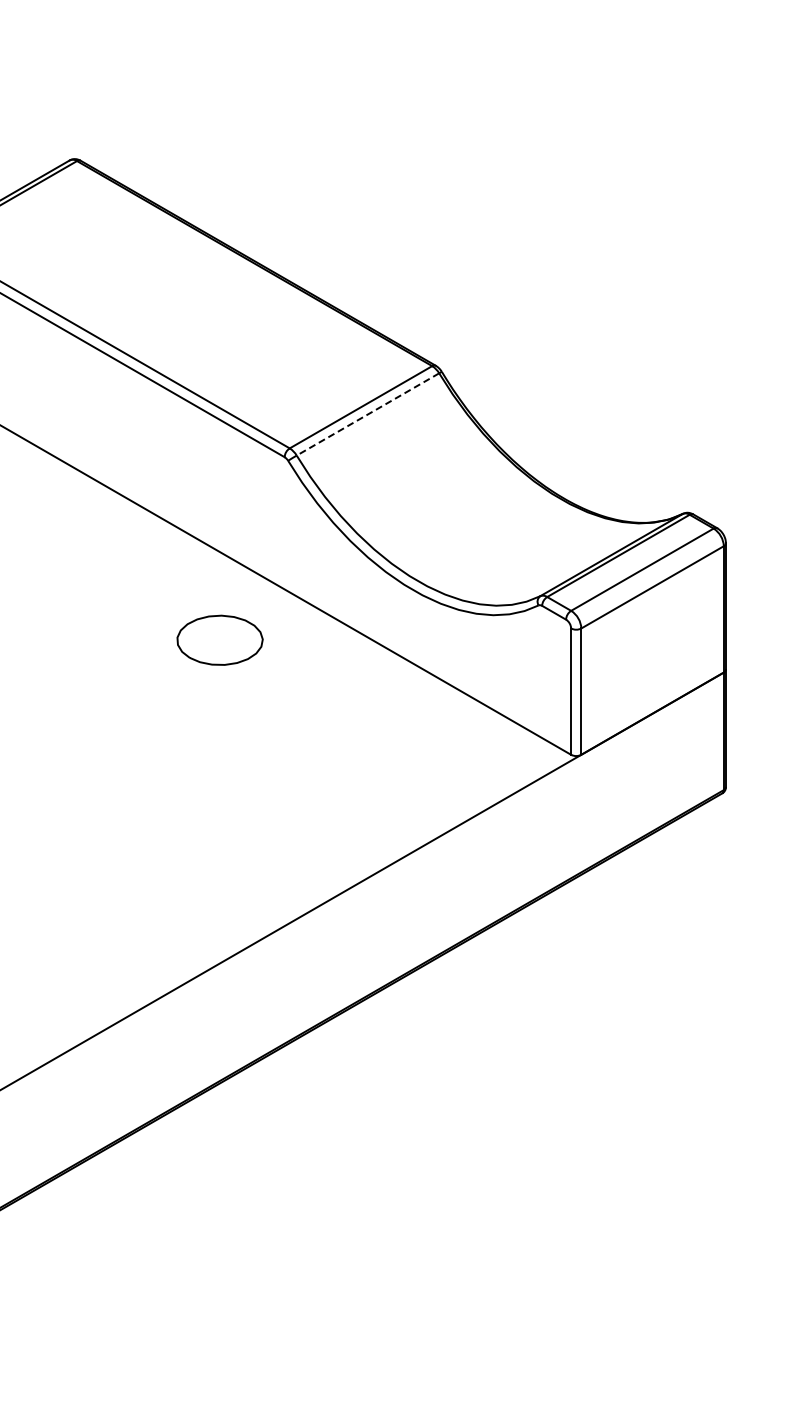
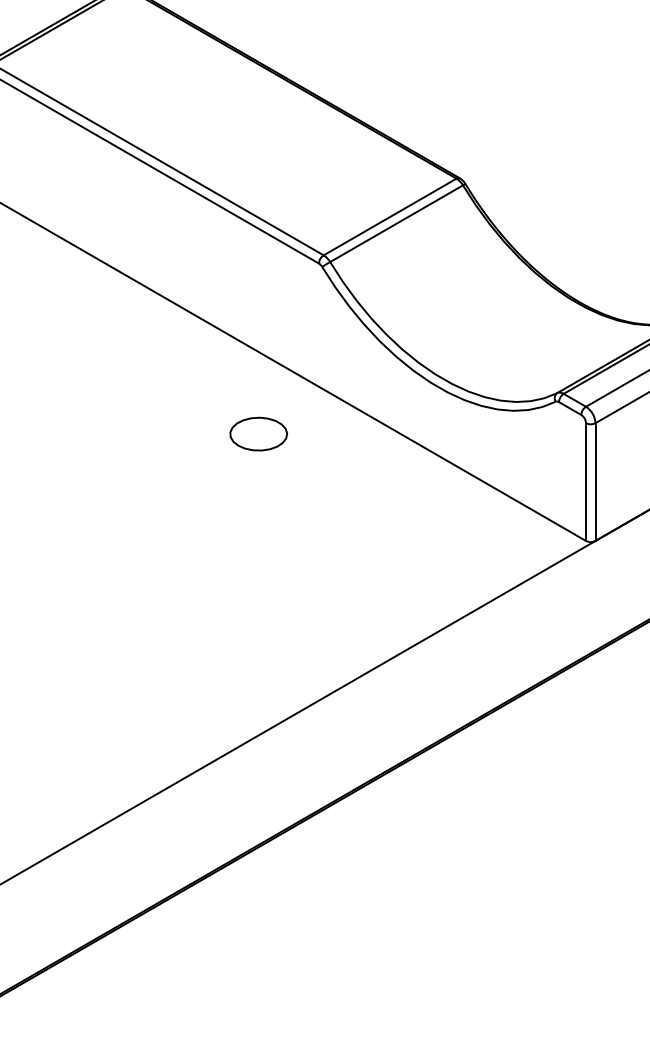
line: (367, 414) -> (396, 223), dashed -> solid
part: (219, 639) -> (258, 433), size x0.71

